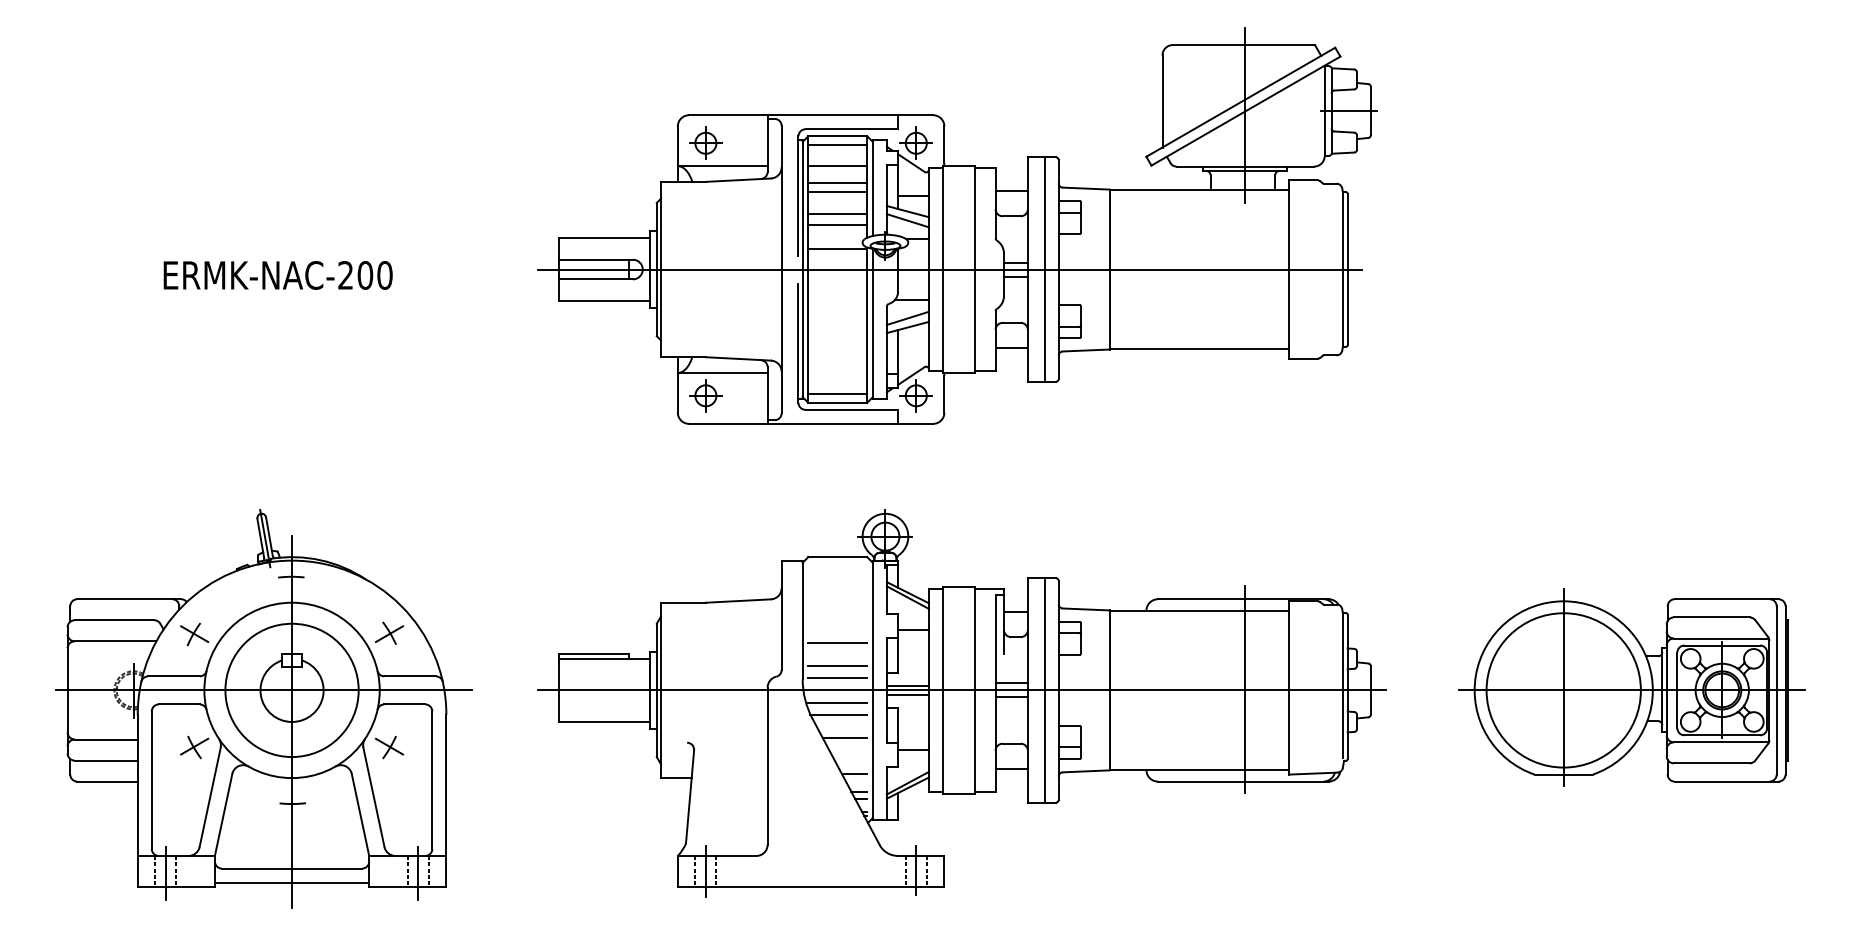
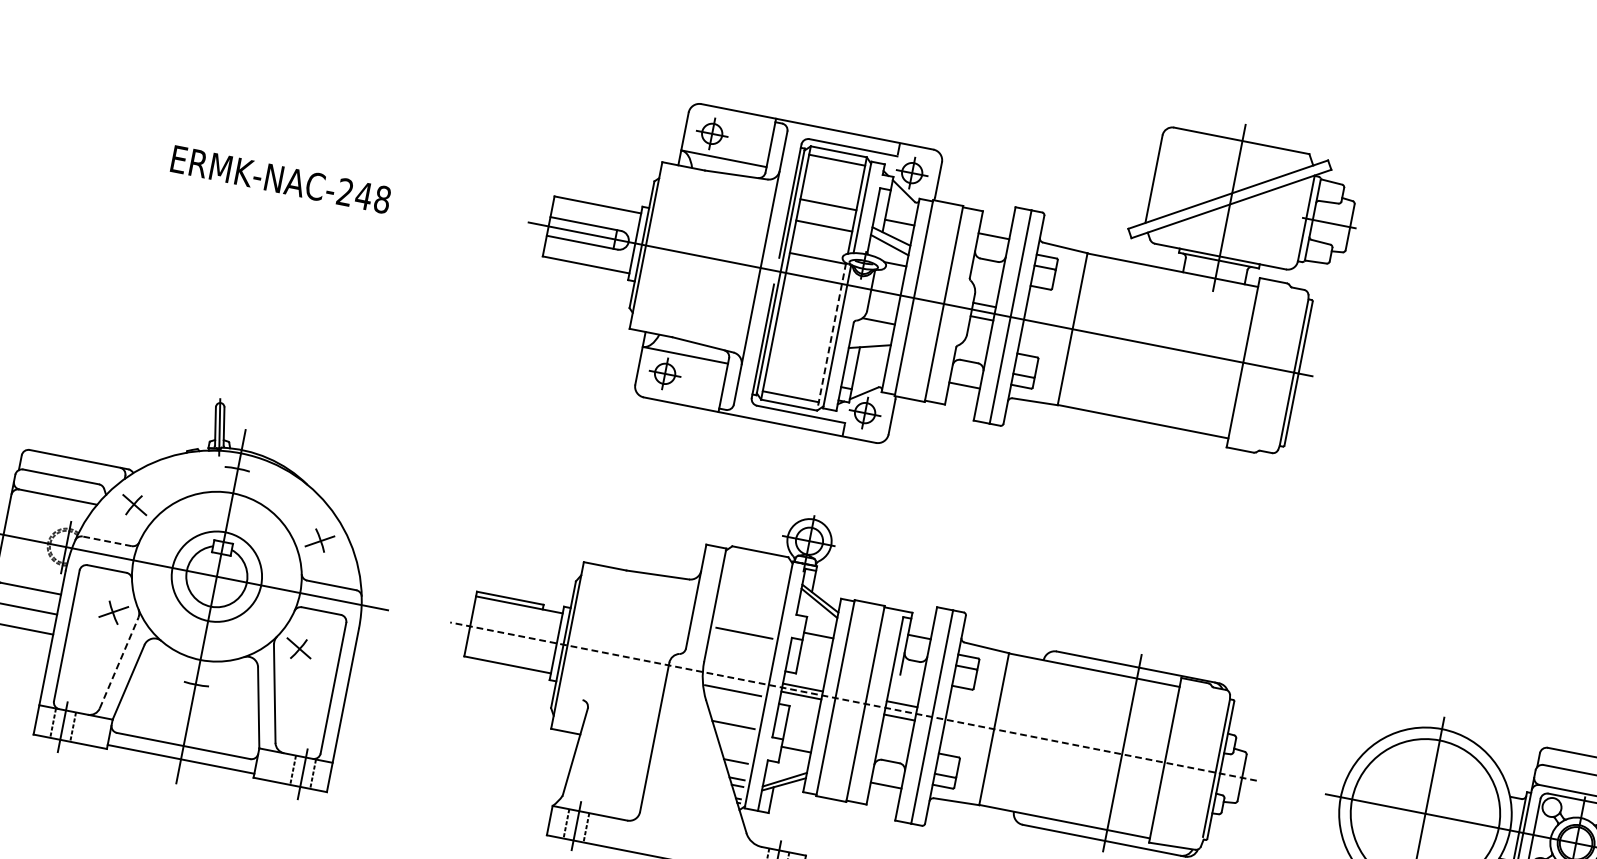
line: (837, 166) -> (832, 180), removed
line: (837, 183) -> (829, 196), removed
line: (837, 224) -> (822, 235), removed
text: (374, 275) -> (372, 197), ERMK-NAC-200 -> ERMK-NAC-248
line: (907, 317) -> (871, 337), removed
line: (867, 325) -> (831, 337), solid -> dashed
line: (837, 666) -> (739, 655), removed
line: (173, 676) -> (106, 541), solid -> dashed
line: (837, 677) -> (737, 666), removed
circle: (291, 690) -> (216, 576), size x0.7
line: (961, 690) -> (853, 701), solid -> dashed
line: (838, 714) -> (731, 701), removed
line: (210, 797) -> (119, 663), solid -> dashed

